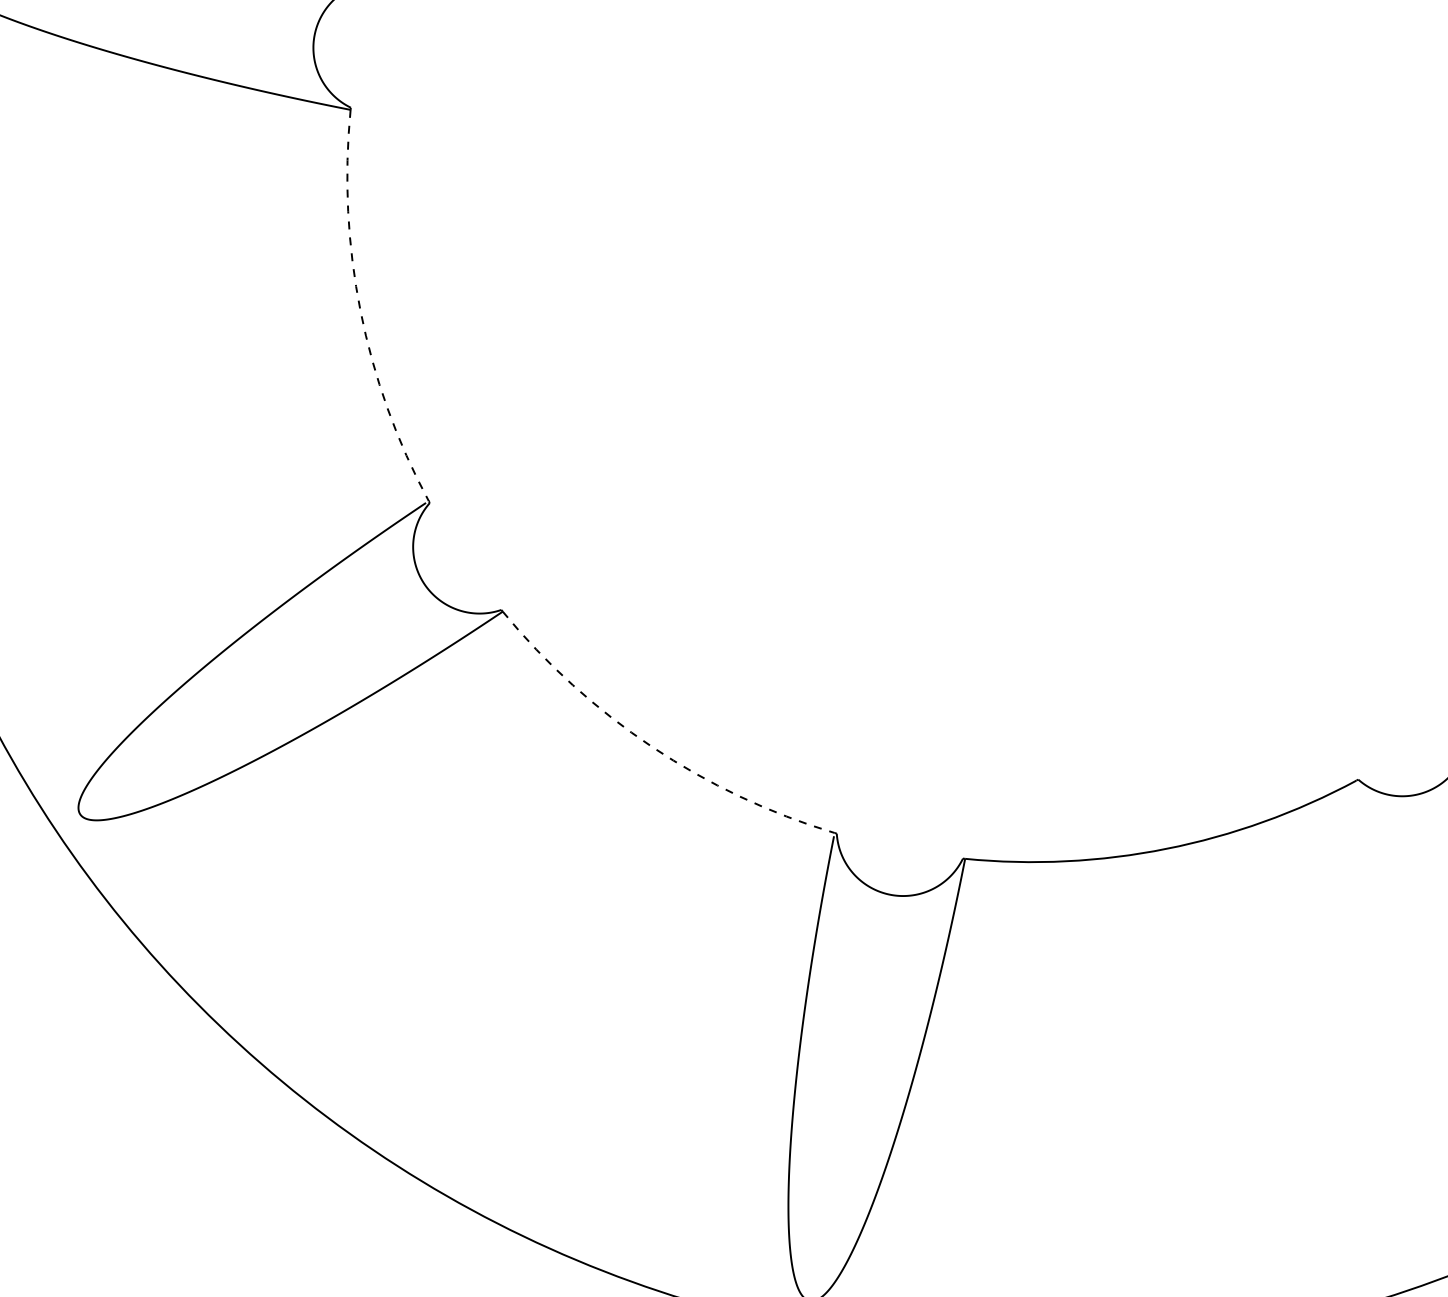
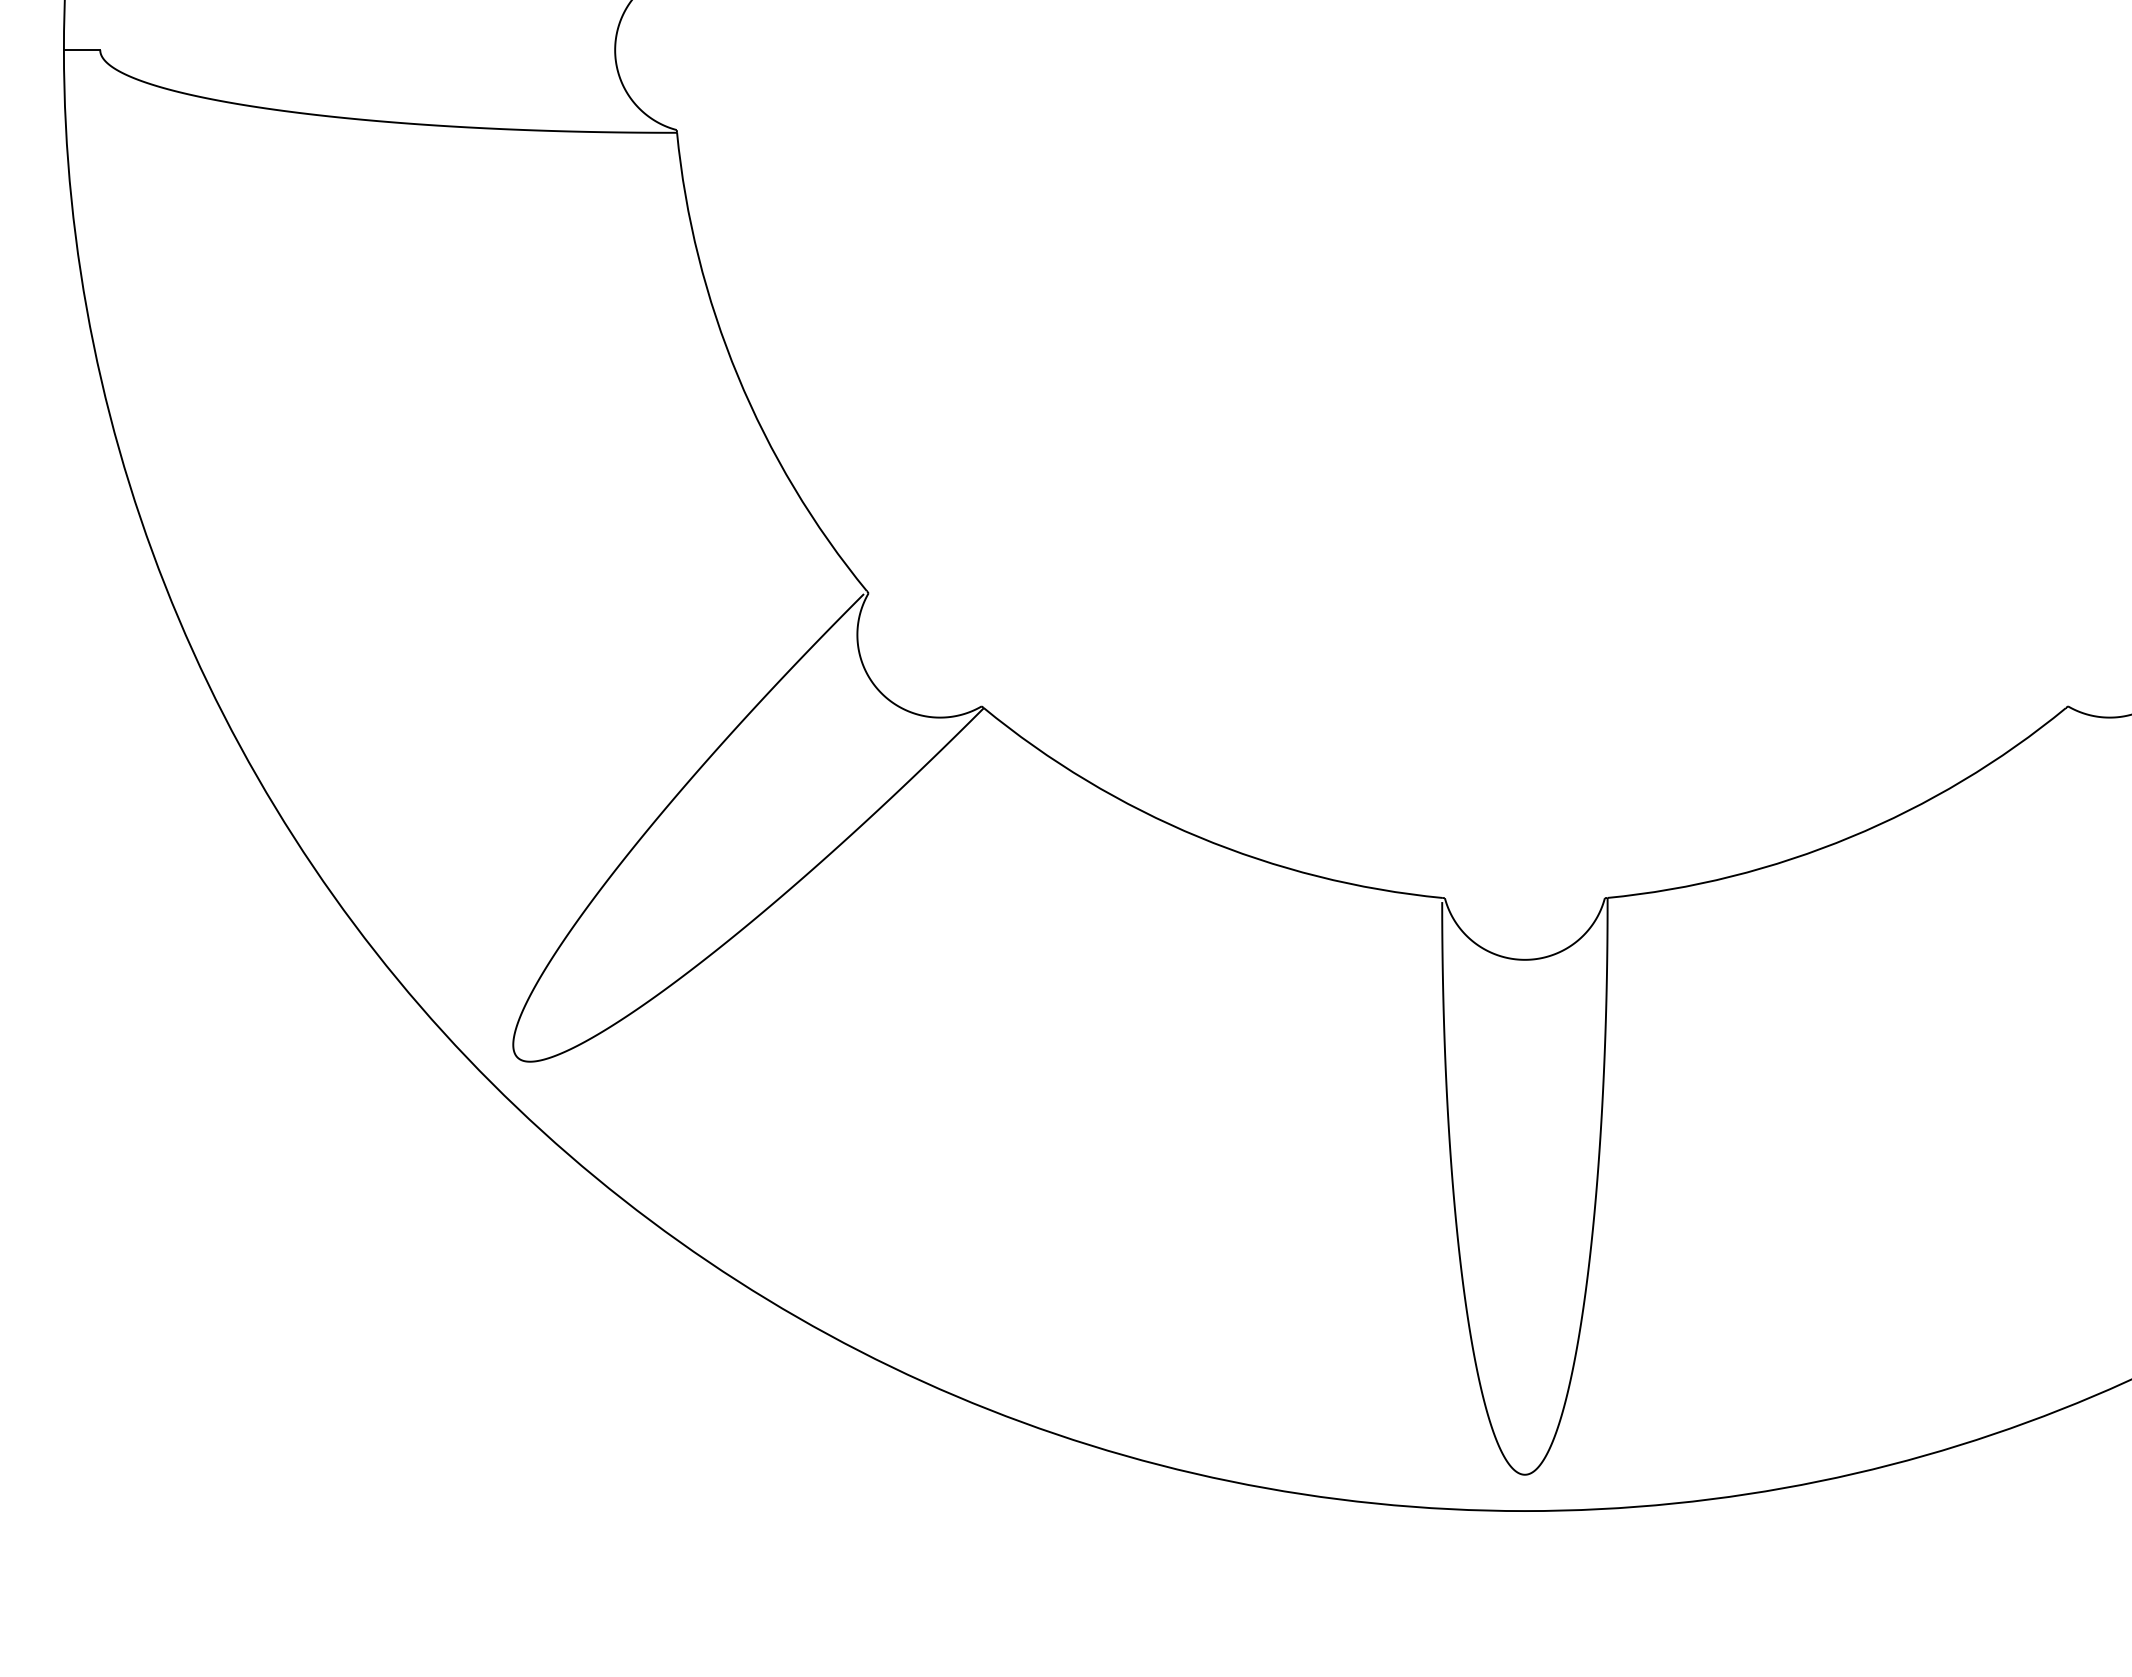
arc: (360, 311) -> (737, 376), dashed -> solid
arc: (651, 747) -> (1198, 837), dashed -> solid

